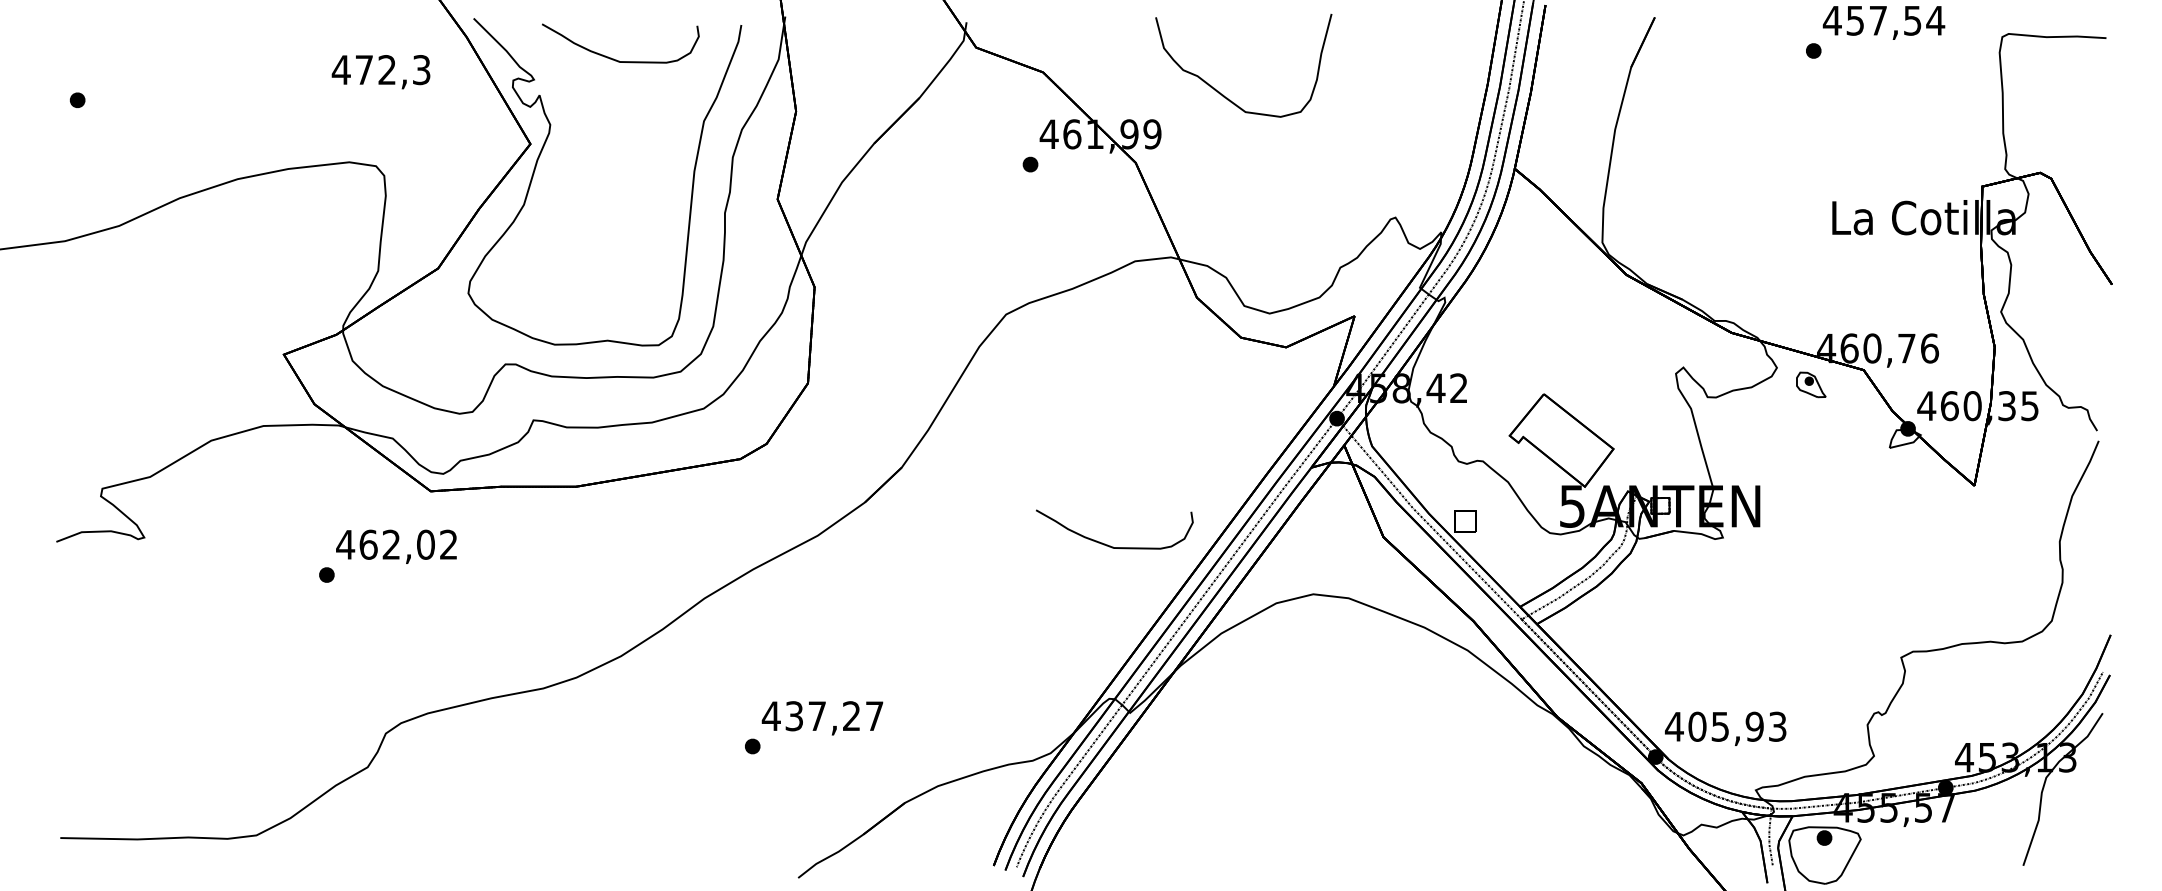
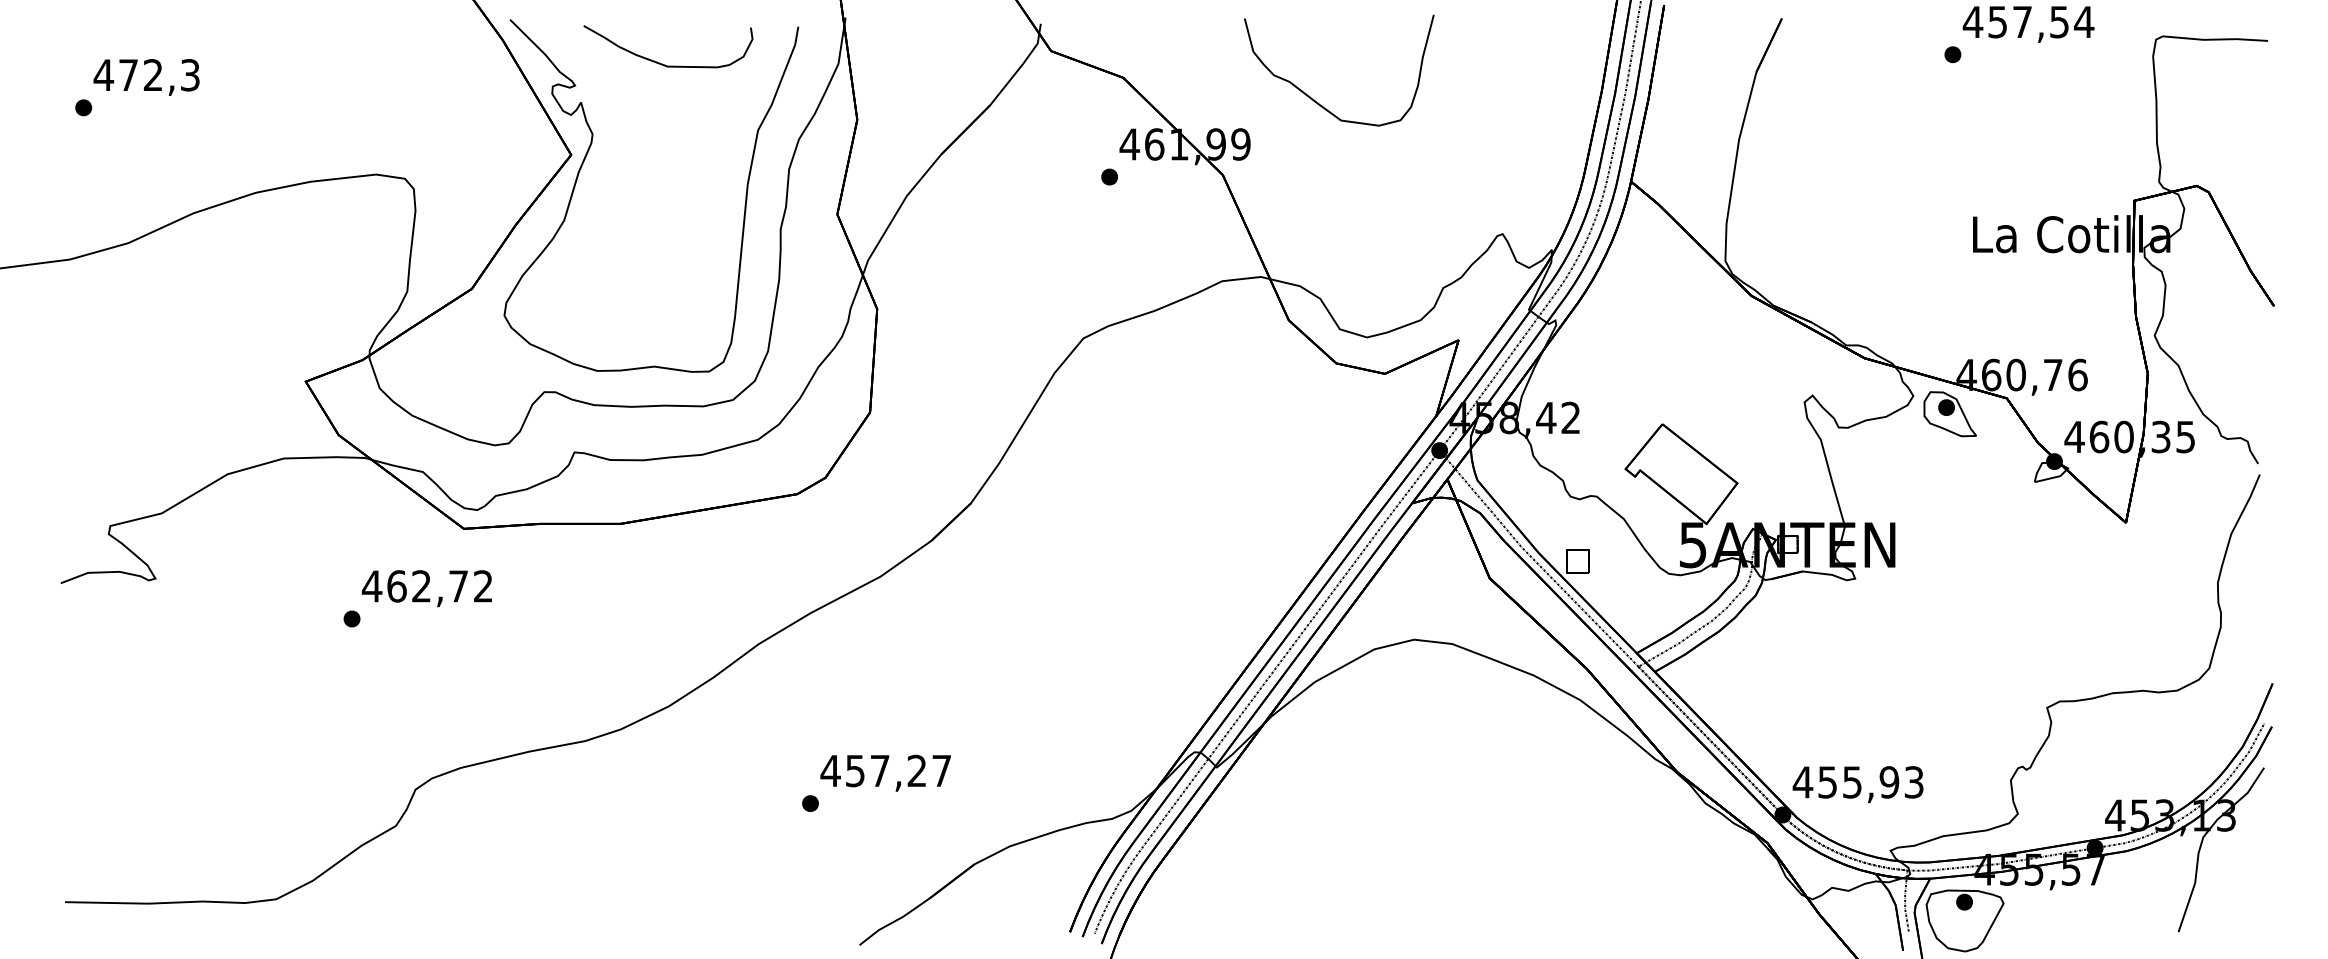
text: (380, 72) -> (145, 77), moved
part: (1811, 384) -> (1950, 413), size x1.67
text: (425, 544) -> (458, 586), 462,02 -> 462,72
part: (1110, 545) -> (1195, 587), removed
text: (794, 715) -> (855, 770), 437,27 -> 457,27
text: (1697, 726) -> (1827, 782), 405,93 -> 455,93

